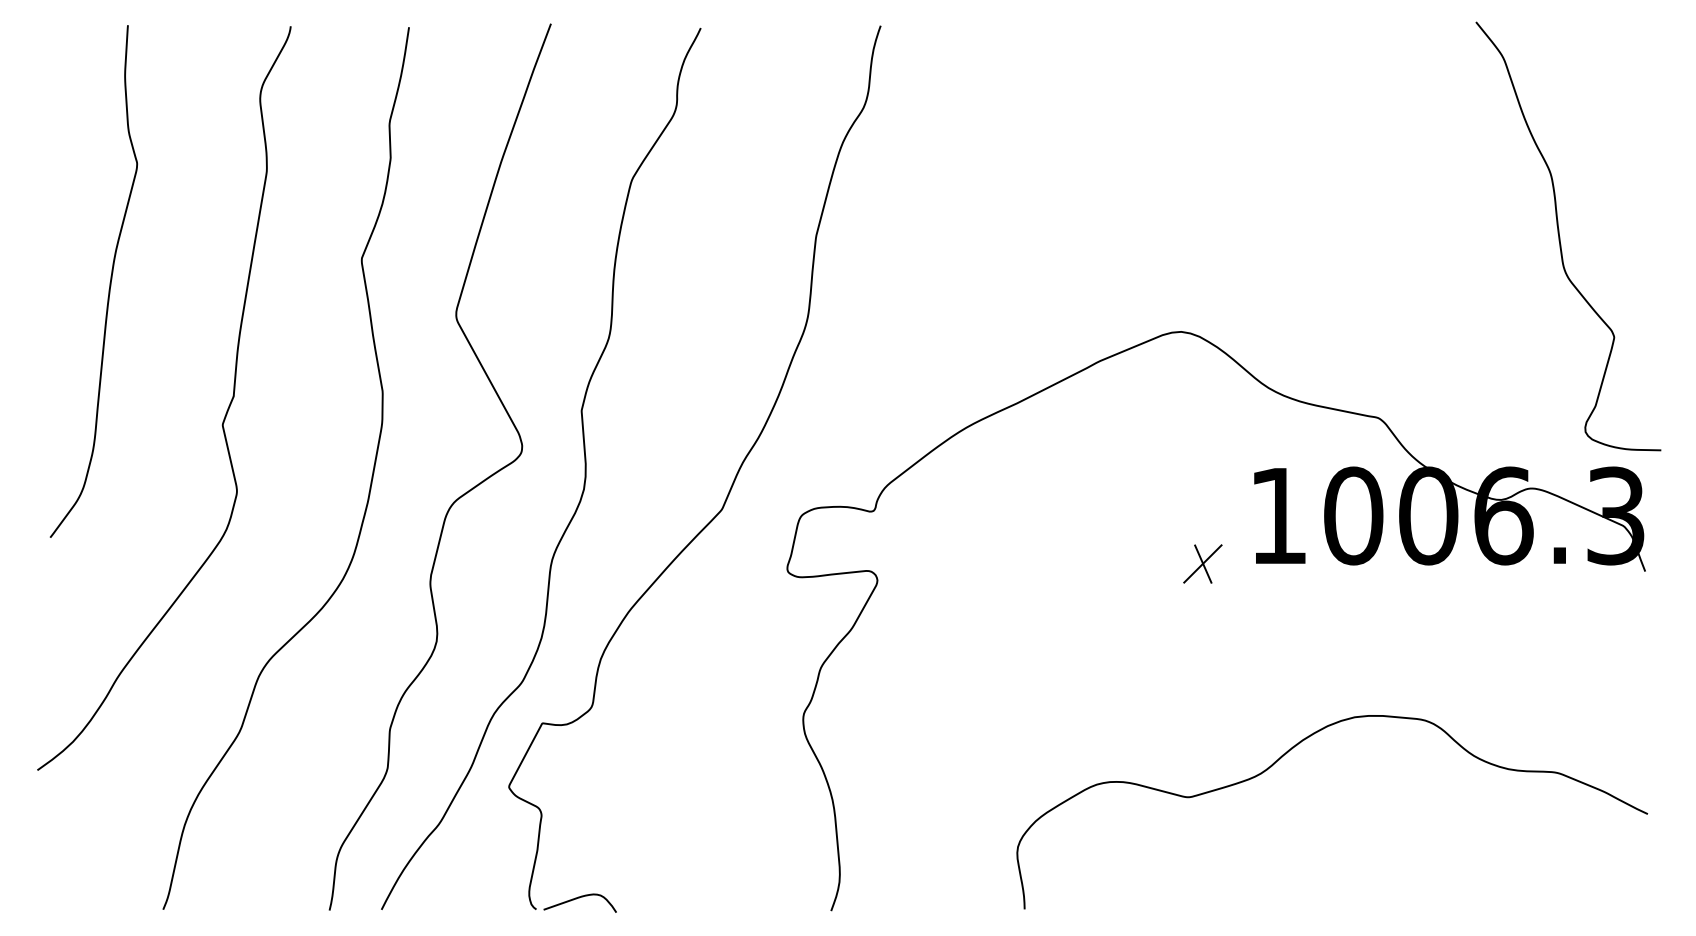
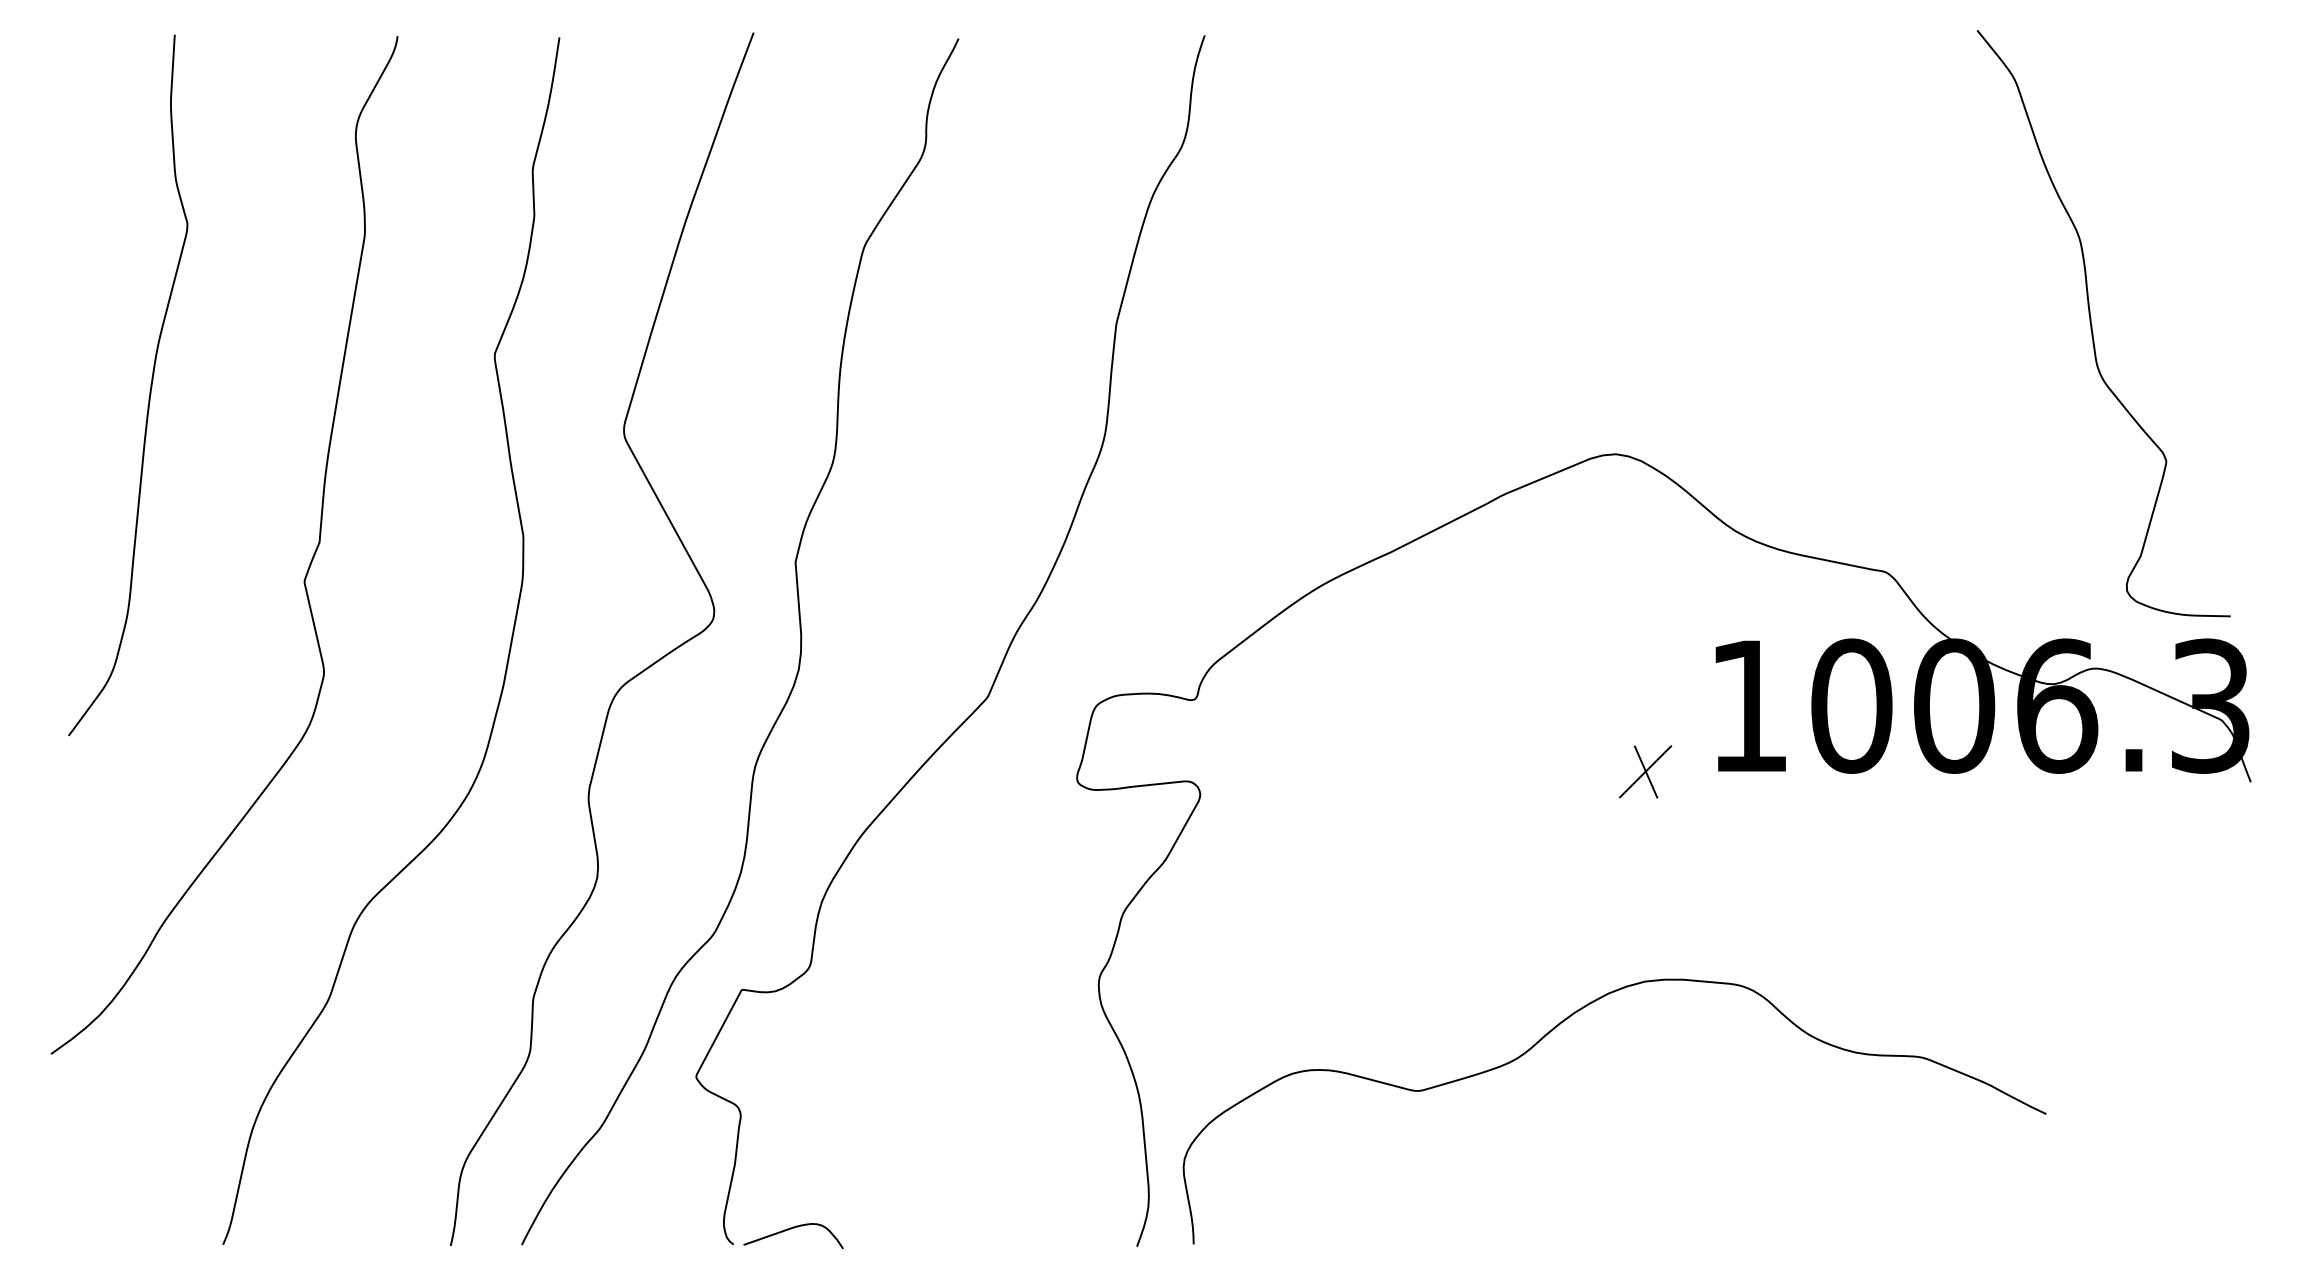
curve: (1560, 237) -> (2092, 325), moved
curve: (1283, 756) -> (1547, 1035), moved

